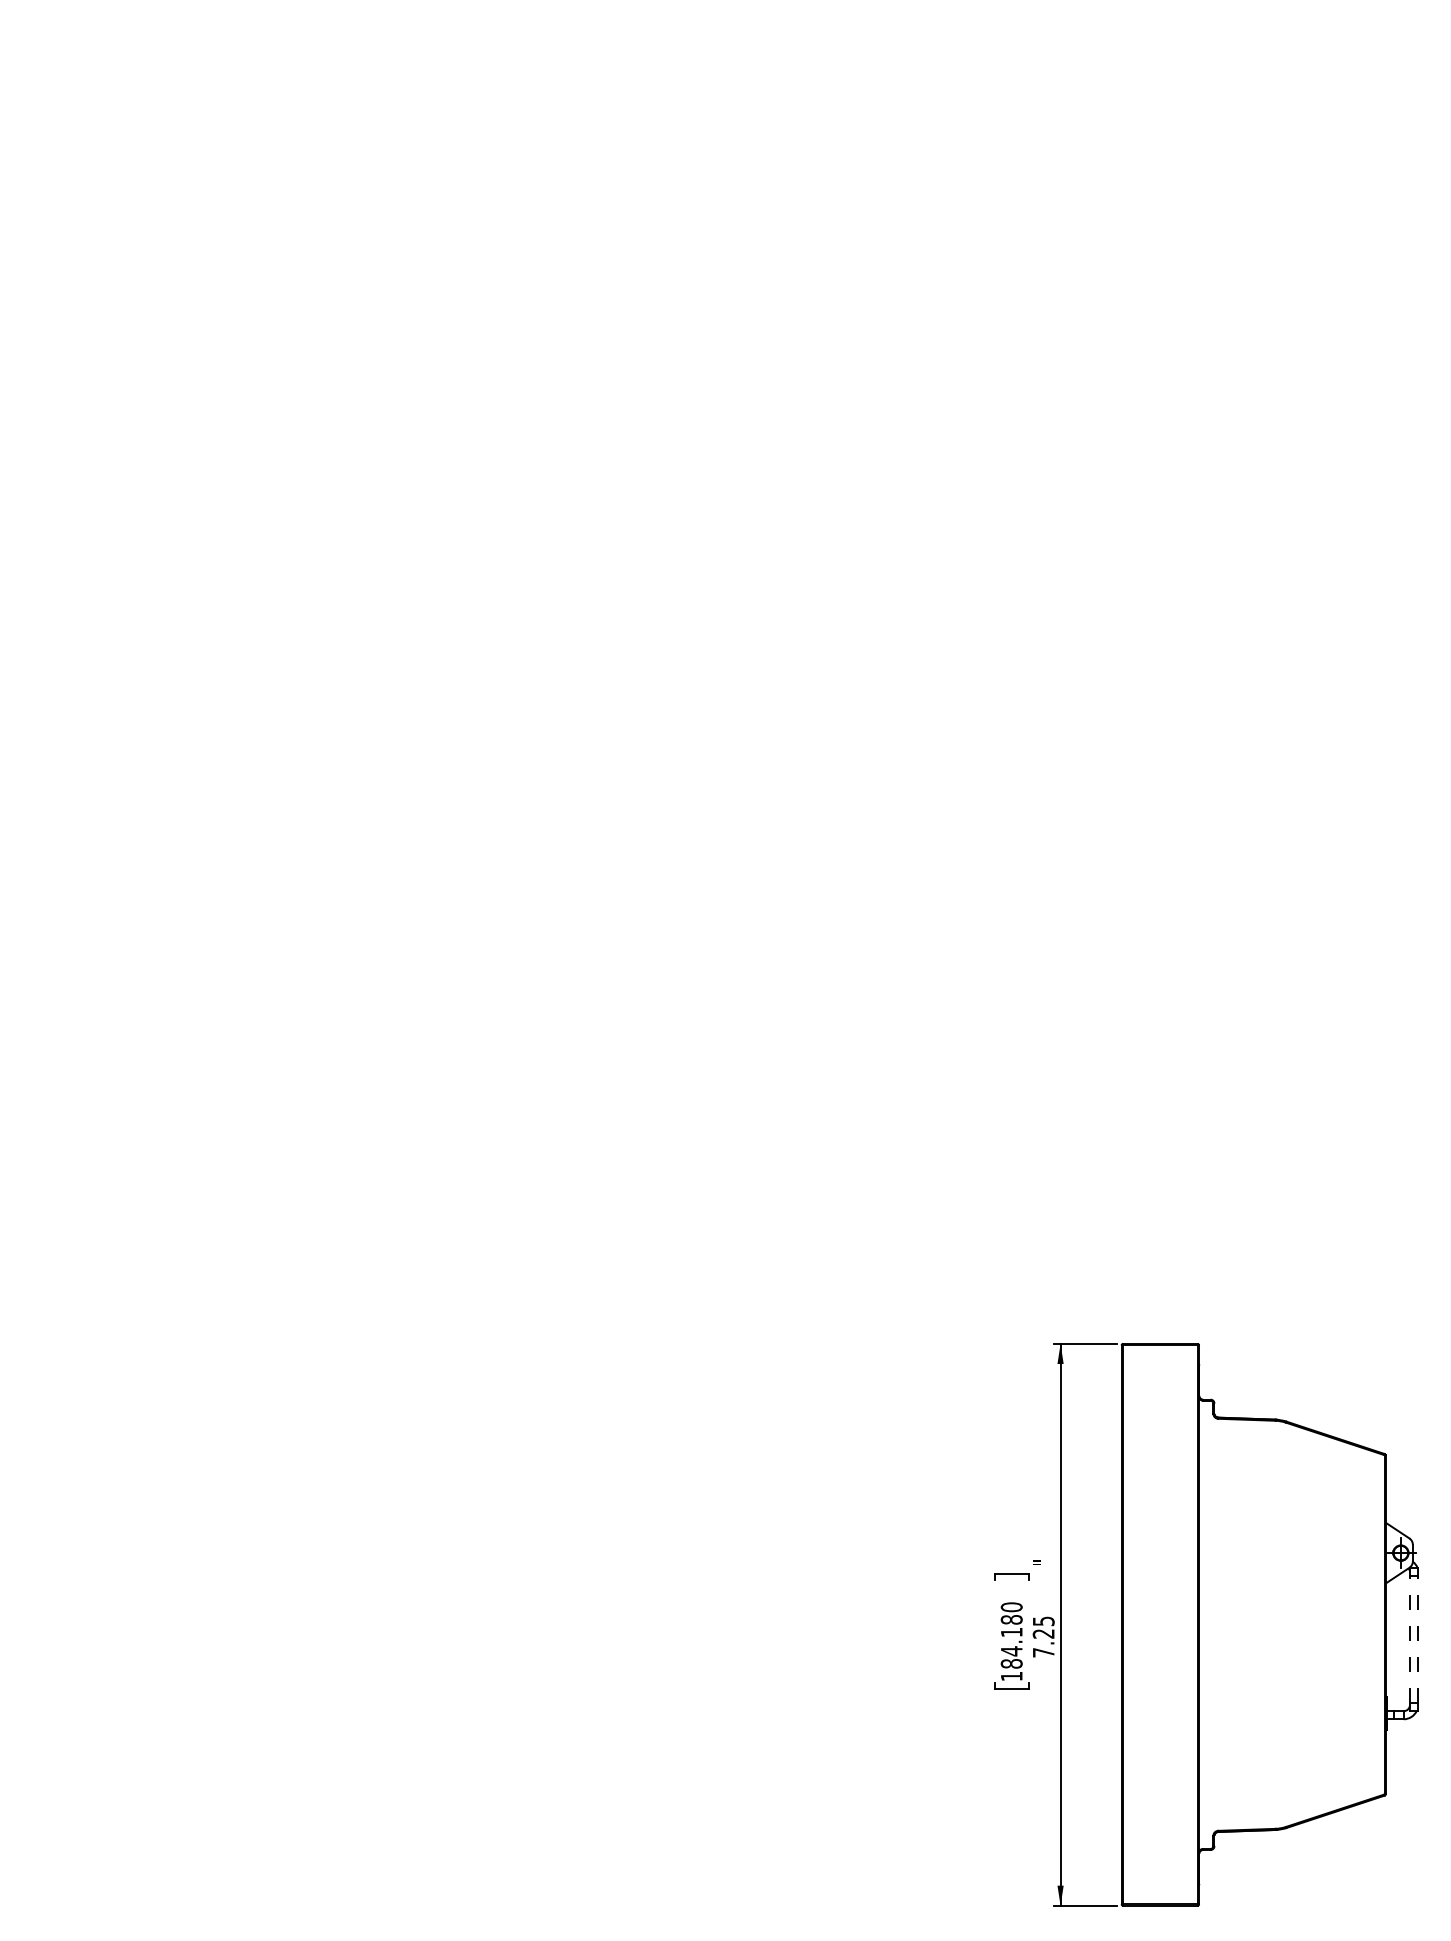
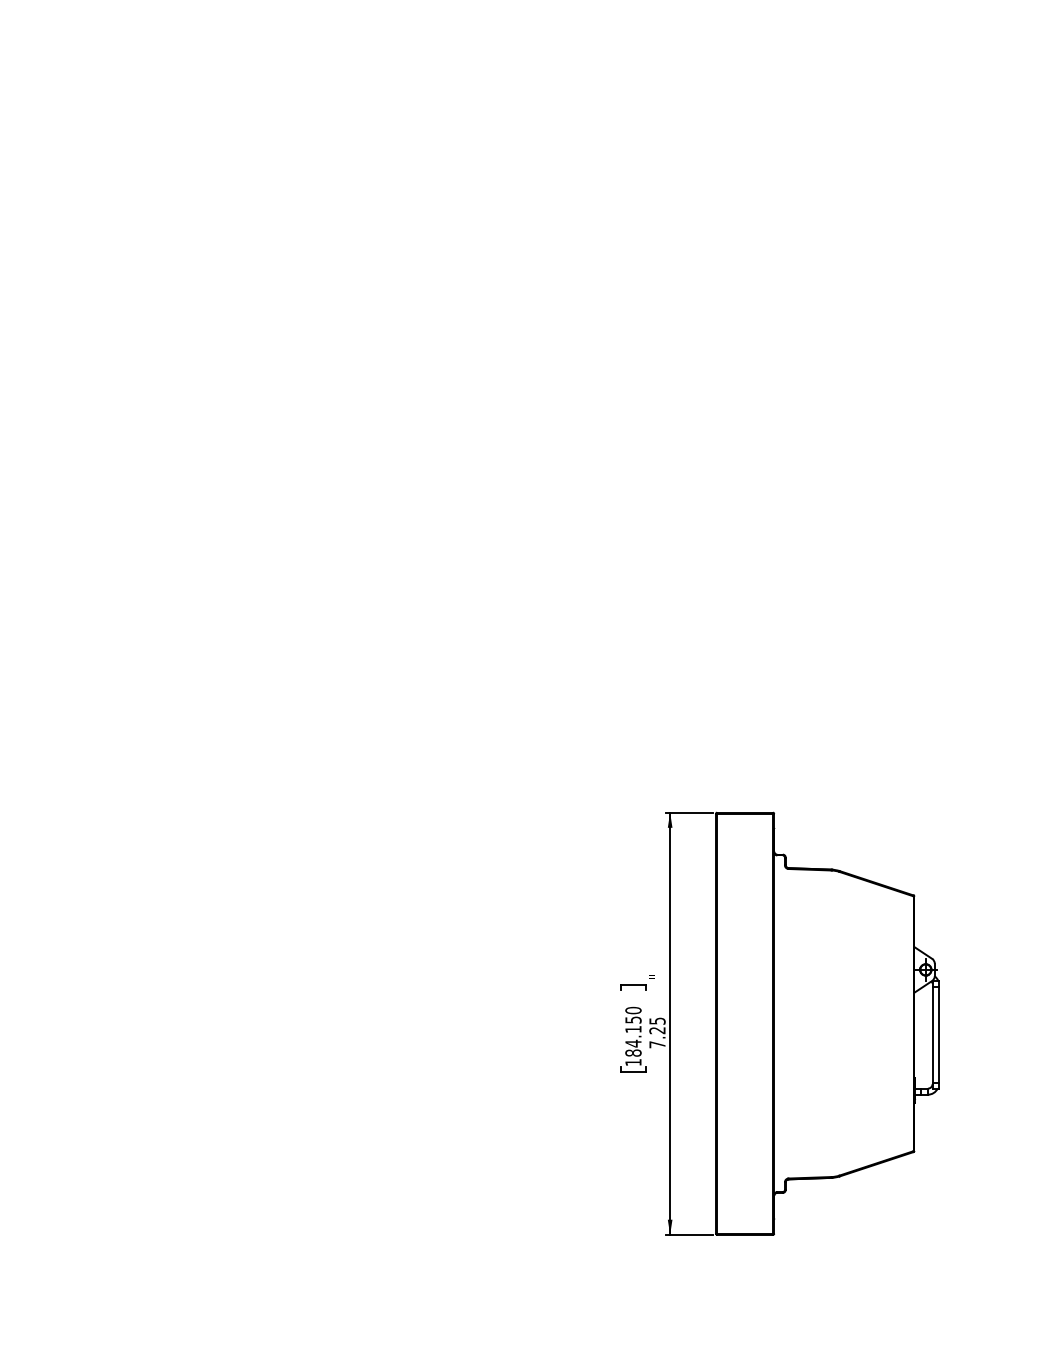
text: (1011, 1619) -> (633, 1019), 184.180 -> 184.150
line: (1409, 1639) -> (932, 1034), dashed -> solid
line: (1418, 1639) -> (939, 1034), dashed -> solid

